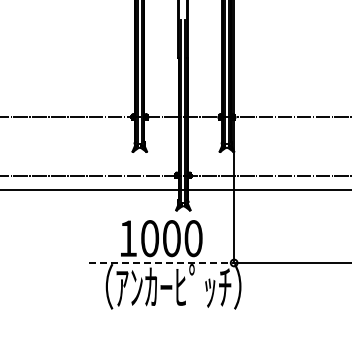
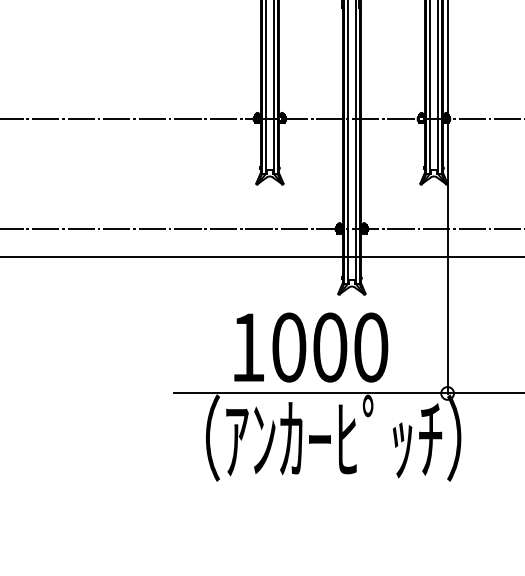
line: (161, 262) -> (310, 392), dashed -> solid

